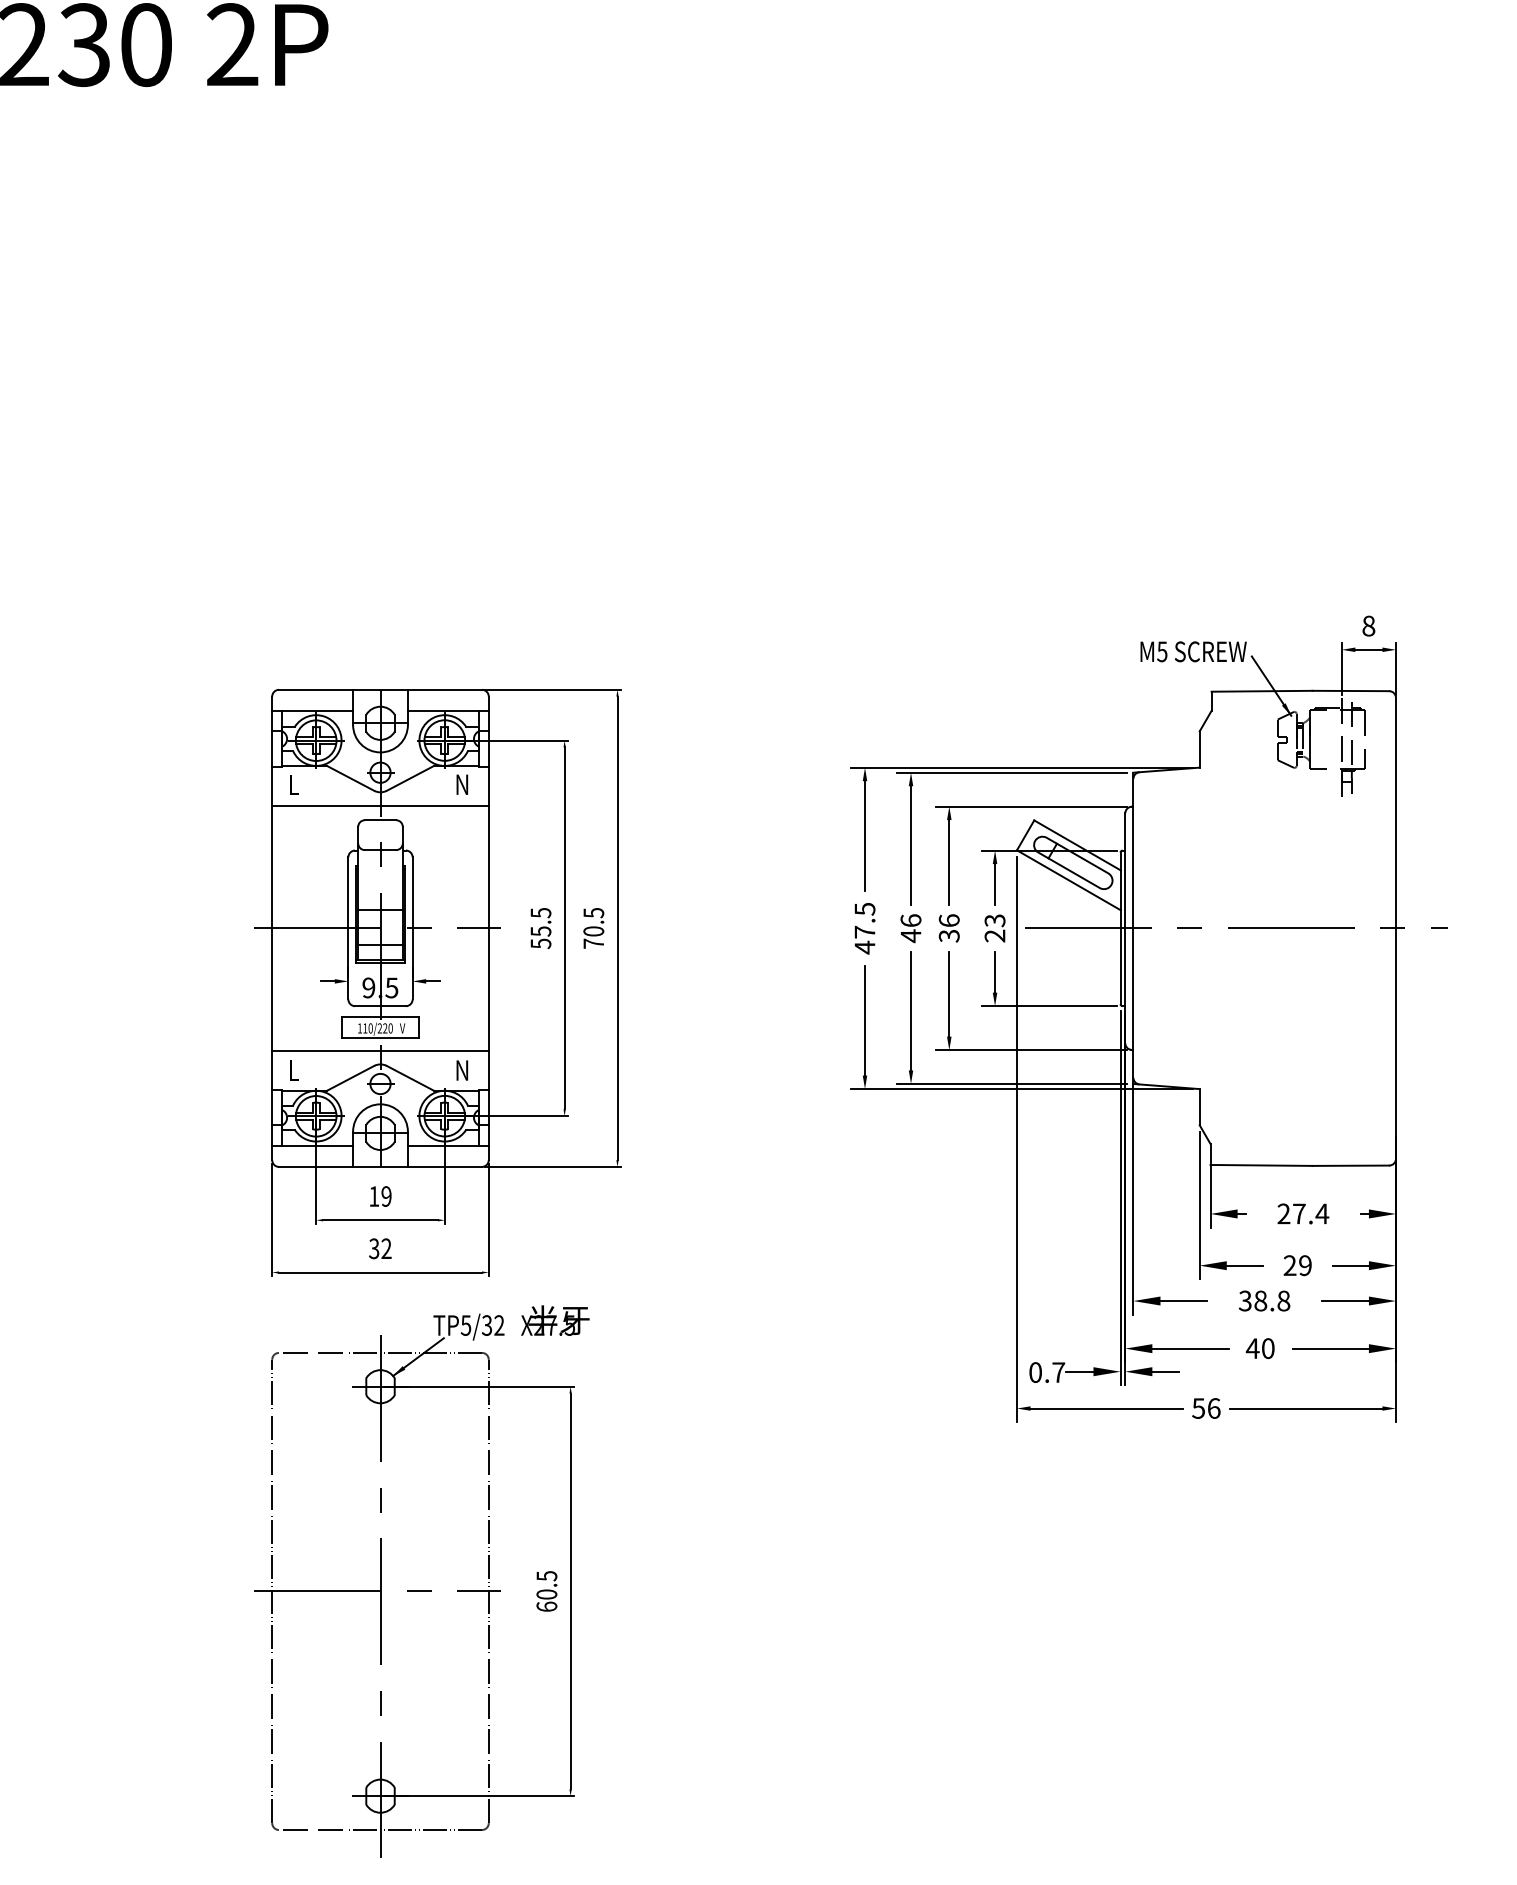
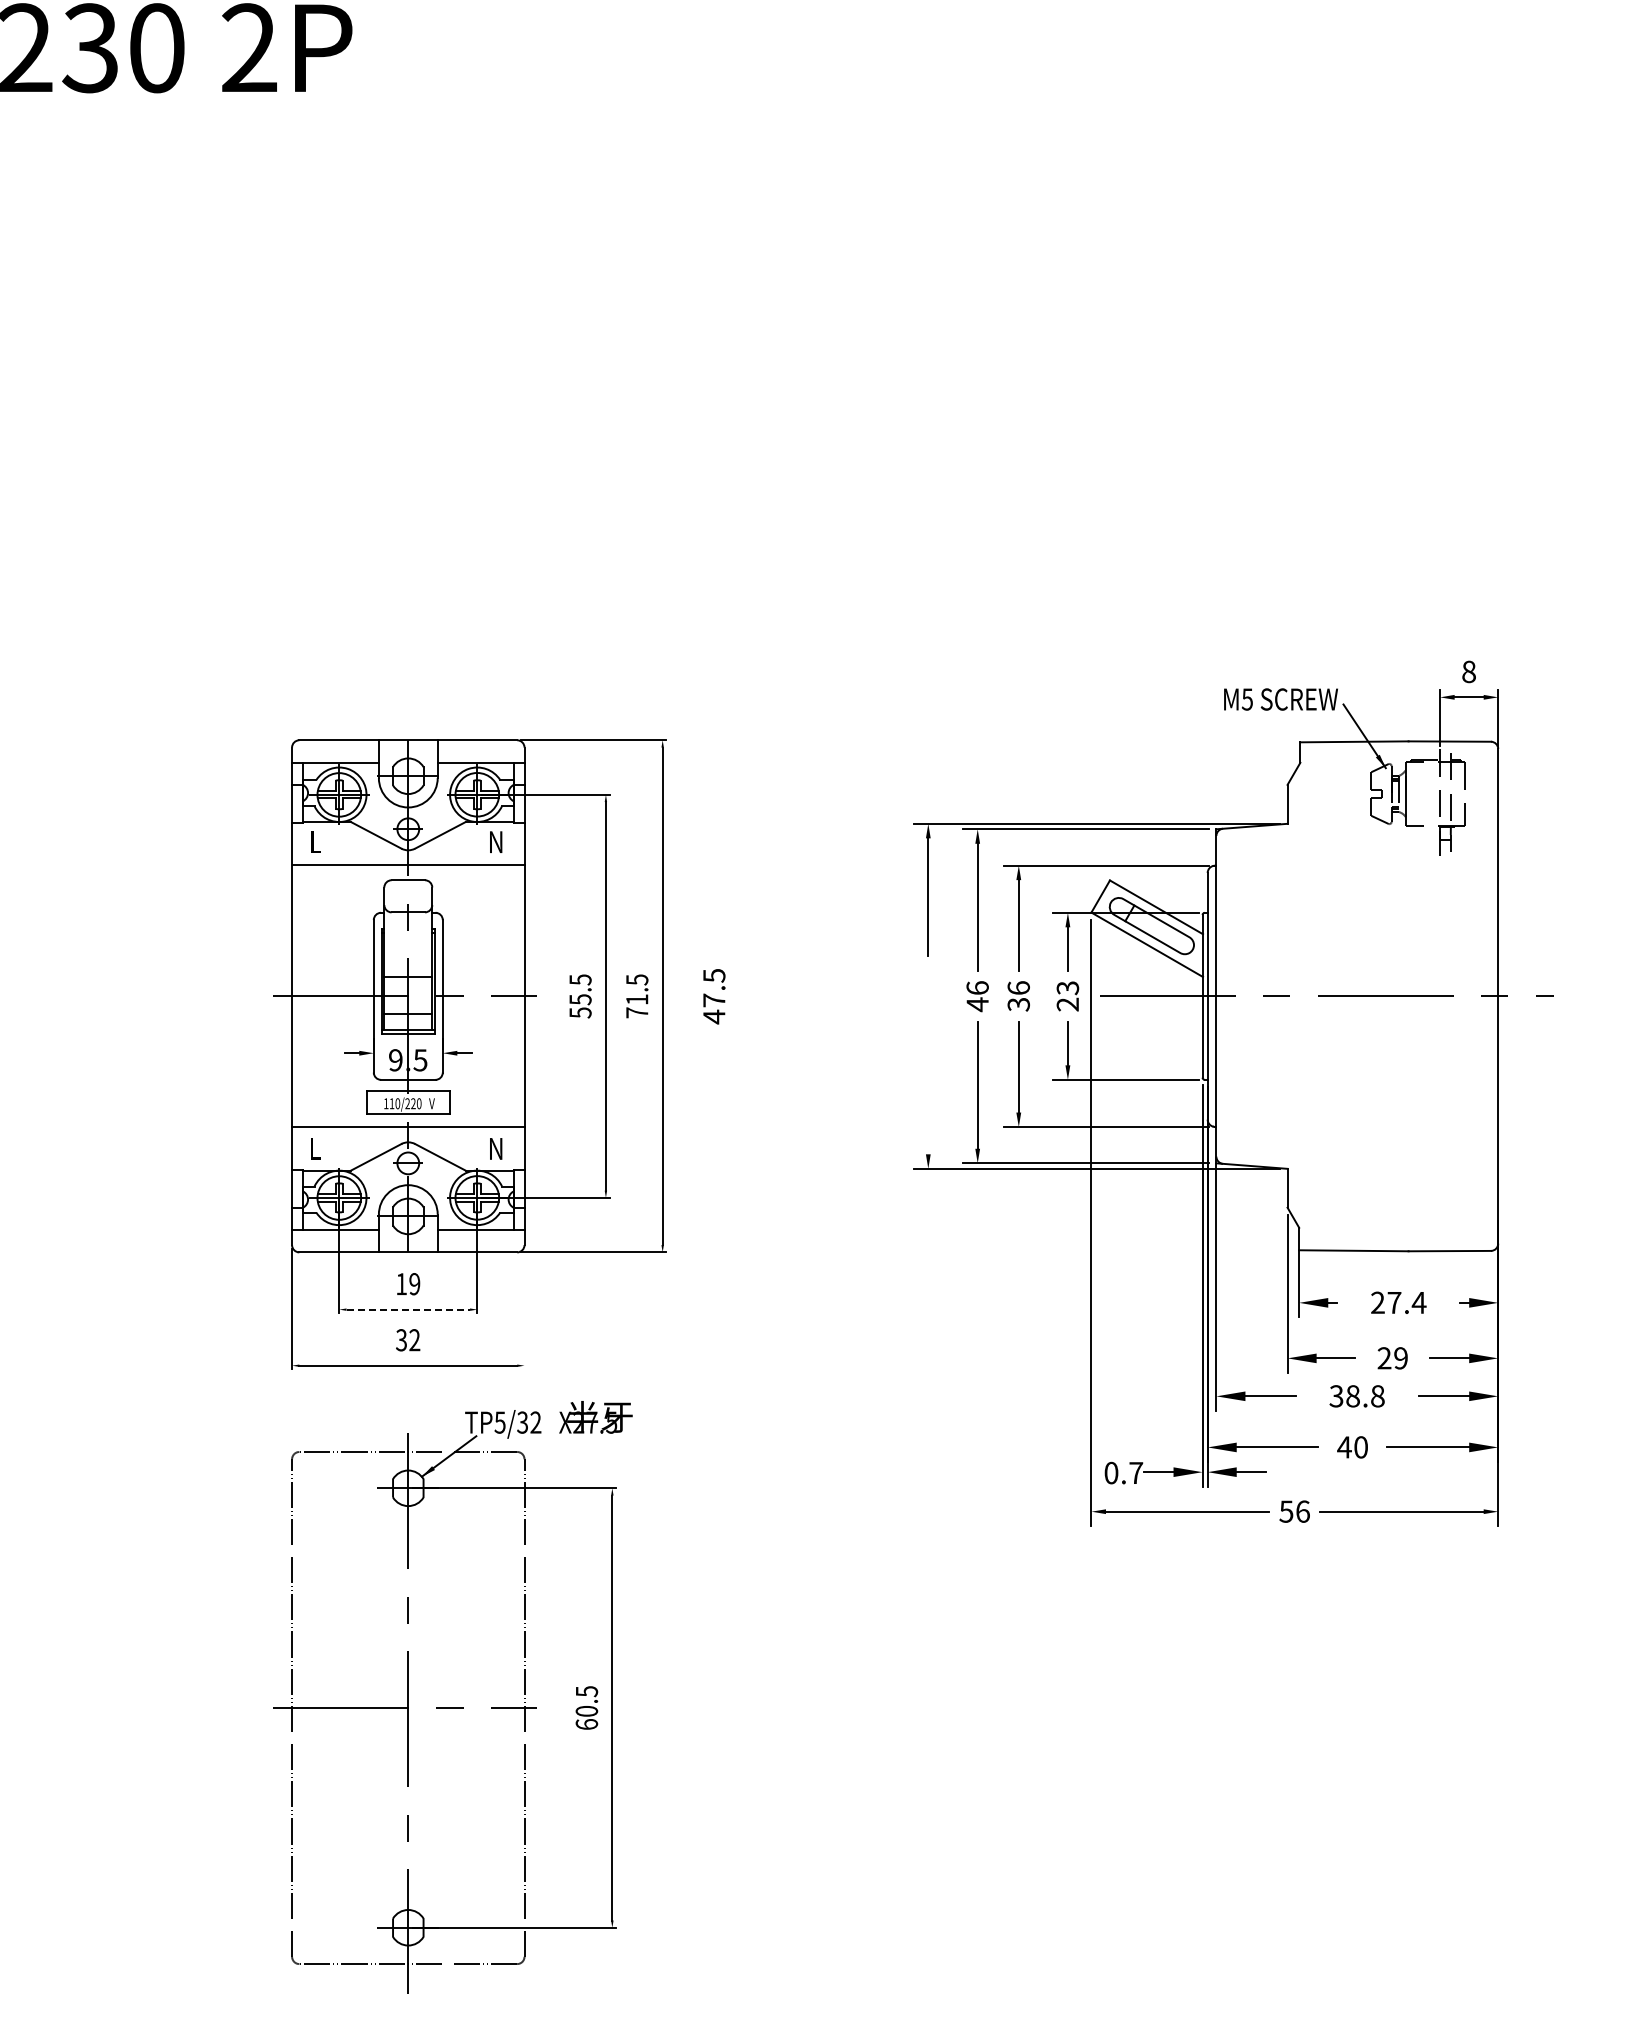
text: (865, 928) -> (714, 996), moved
text: (594, 931) -> (637, 999), 70.5 -> 71.5
line: (865, 1020) -> (928, 1095), removed
line: (380, 1220) -> (408, 1309), solid -> dashed
line: (488, 1220) -> (524, 1309), removed

